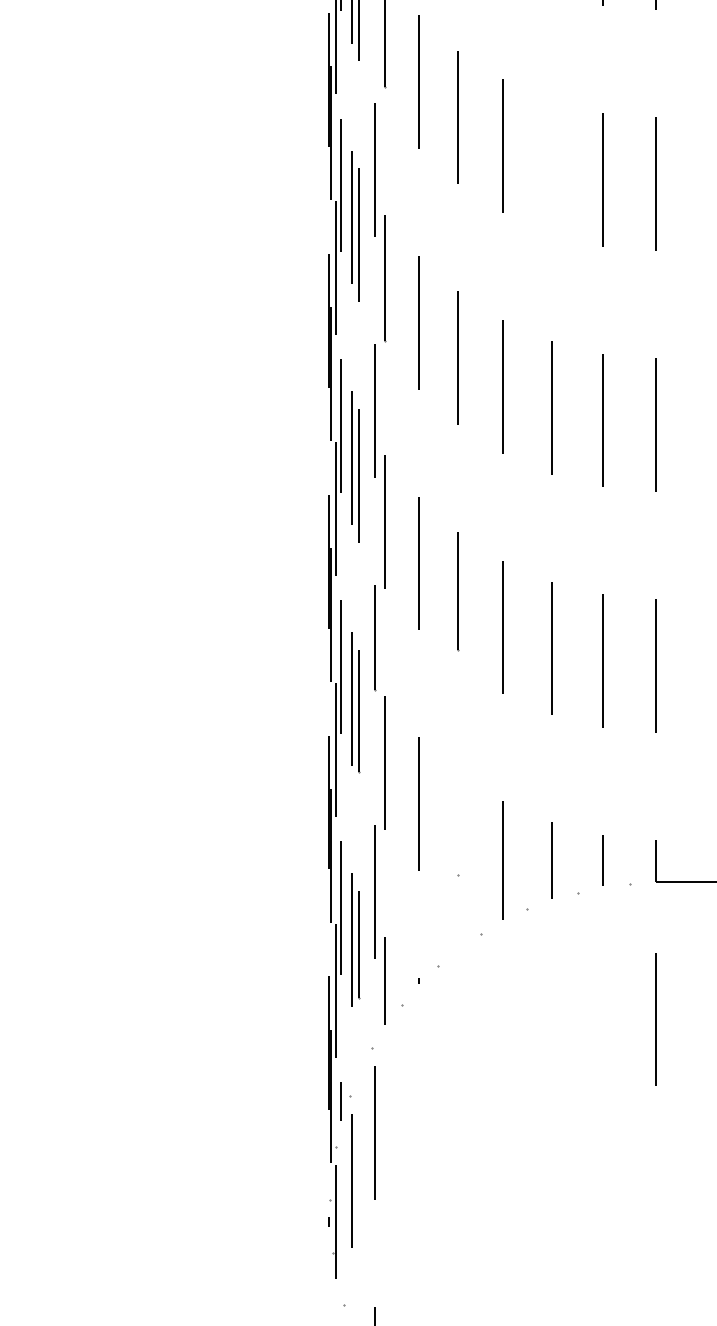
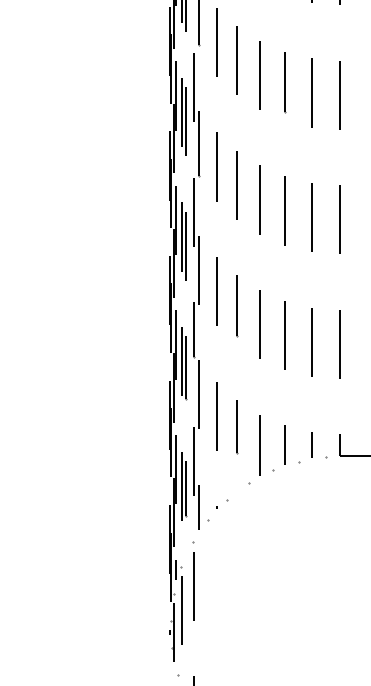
line: (551, 159) -> (285, 82), added
line: (459, 822) -> (237, 425), added
line: (656, 1019) -> (339, 527), removed

